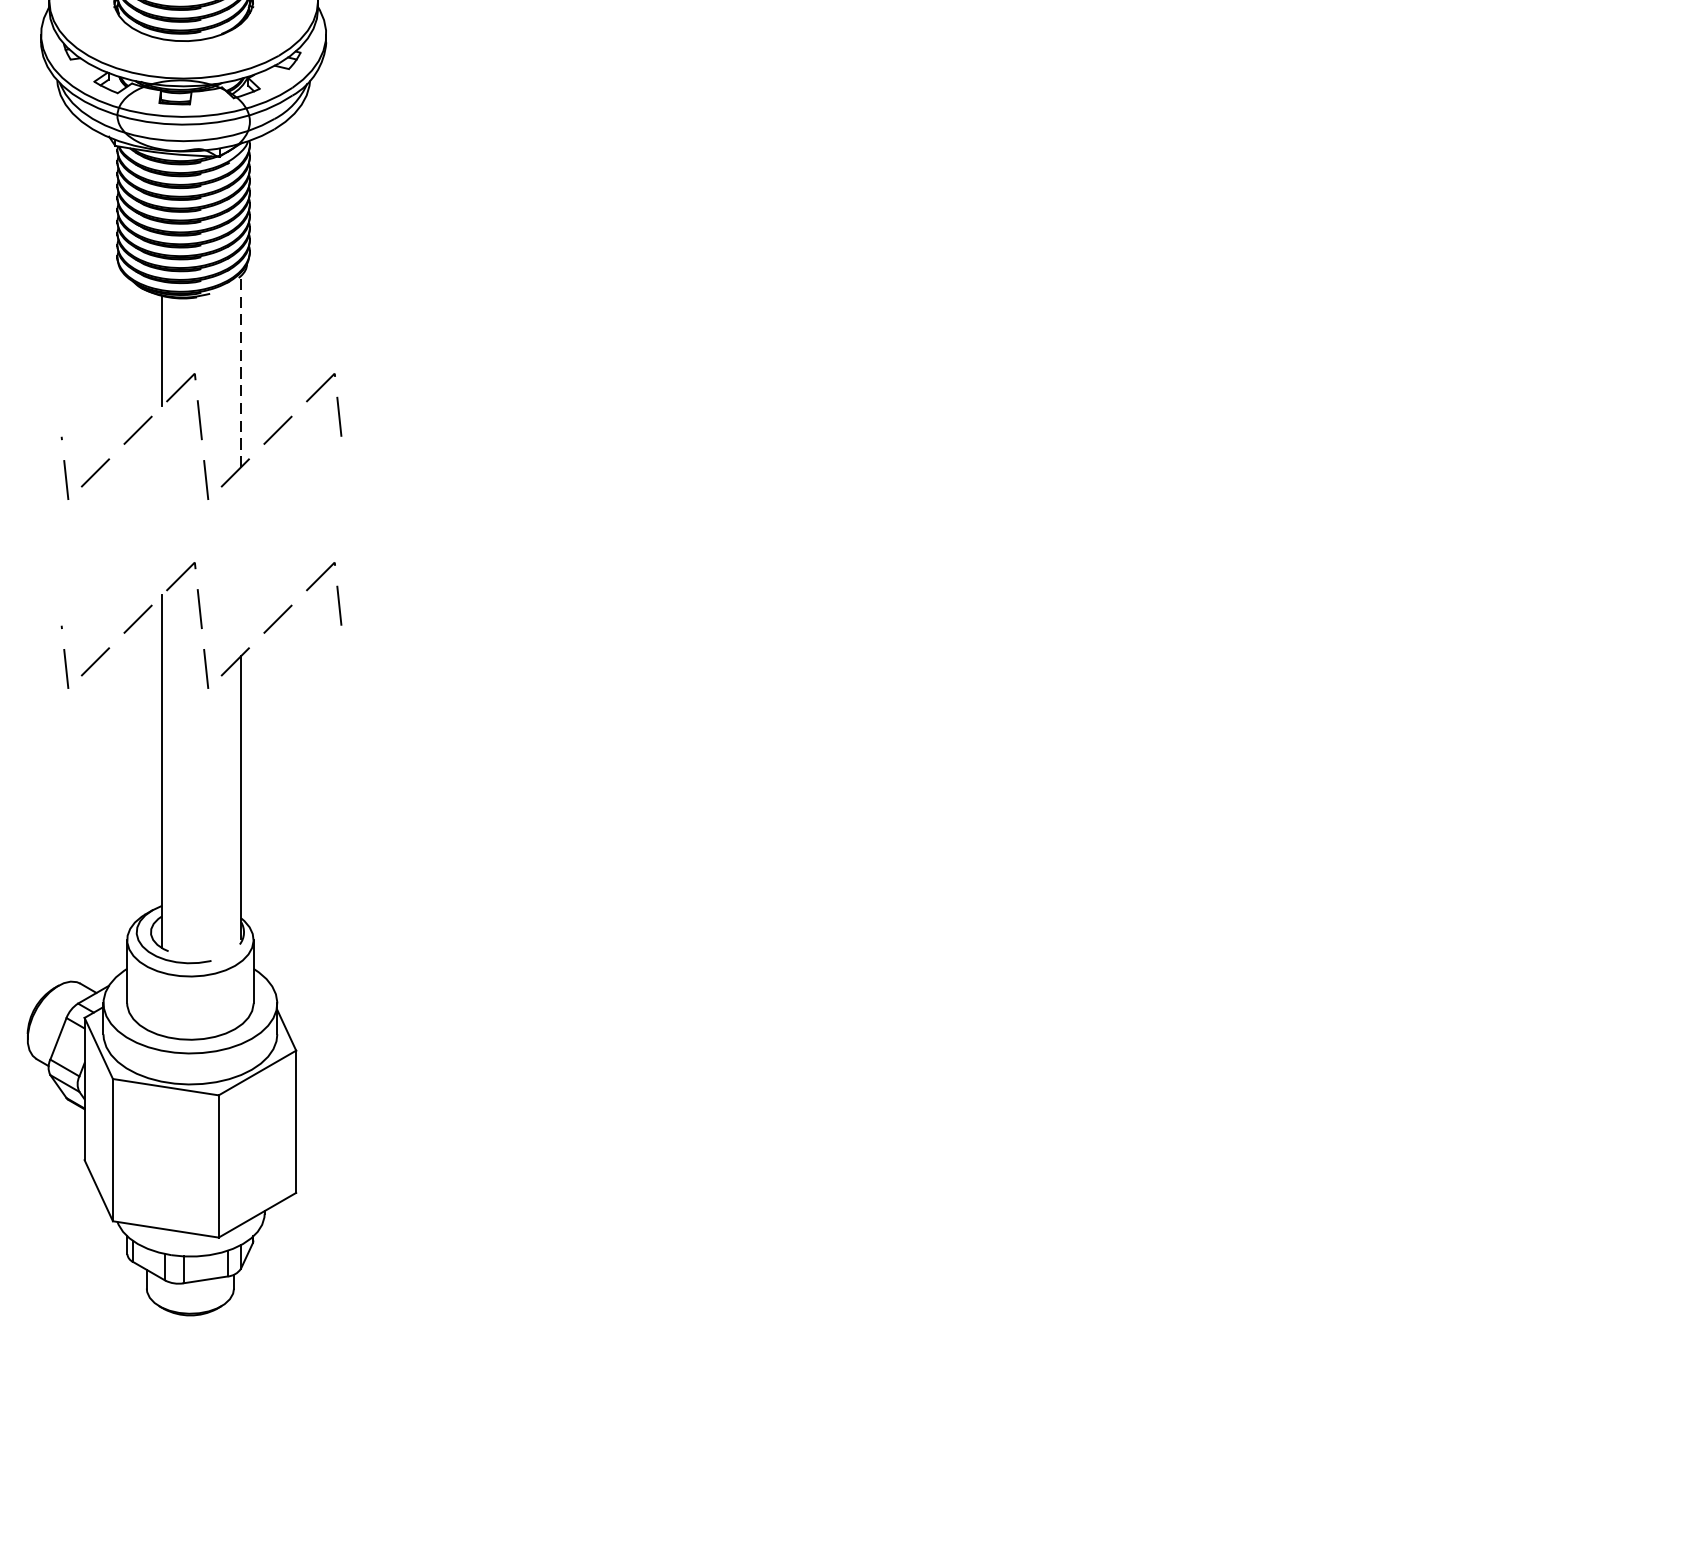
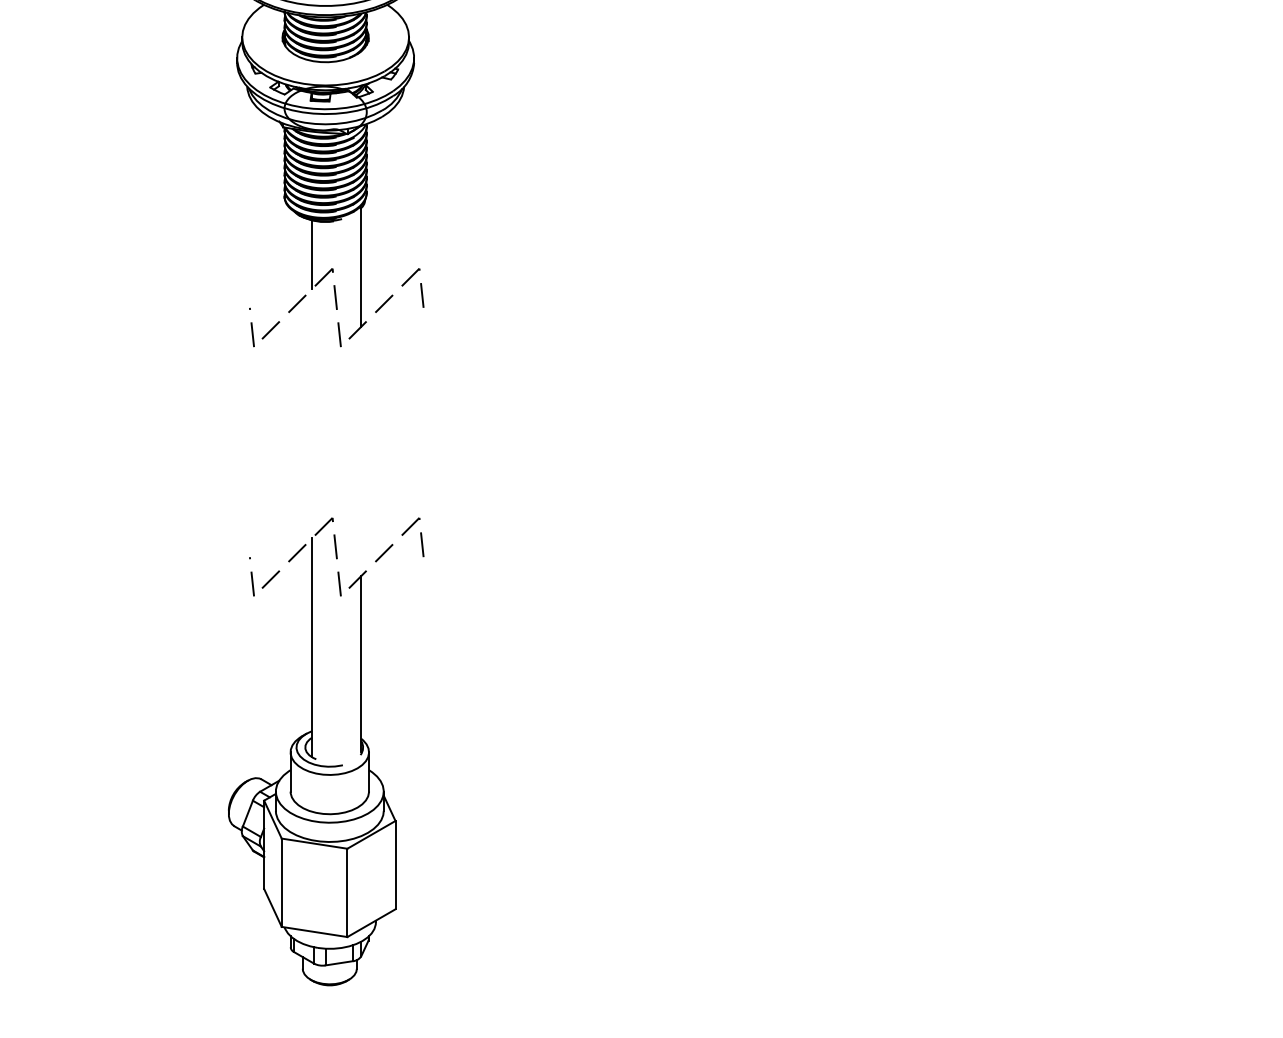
line: (241, 370) -> (361, 266), dashed -> solid
part: (168, 950) -> (316, 758), moved

